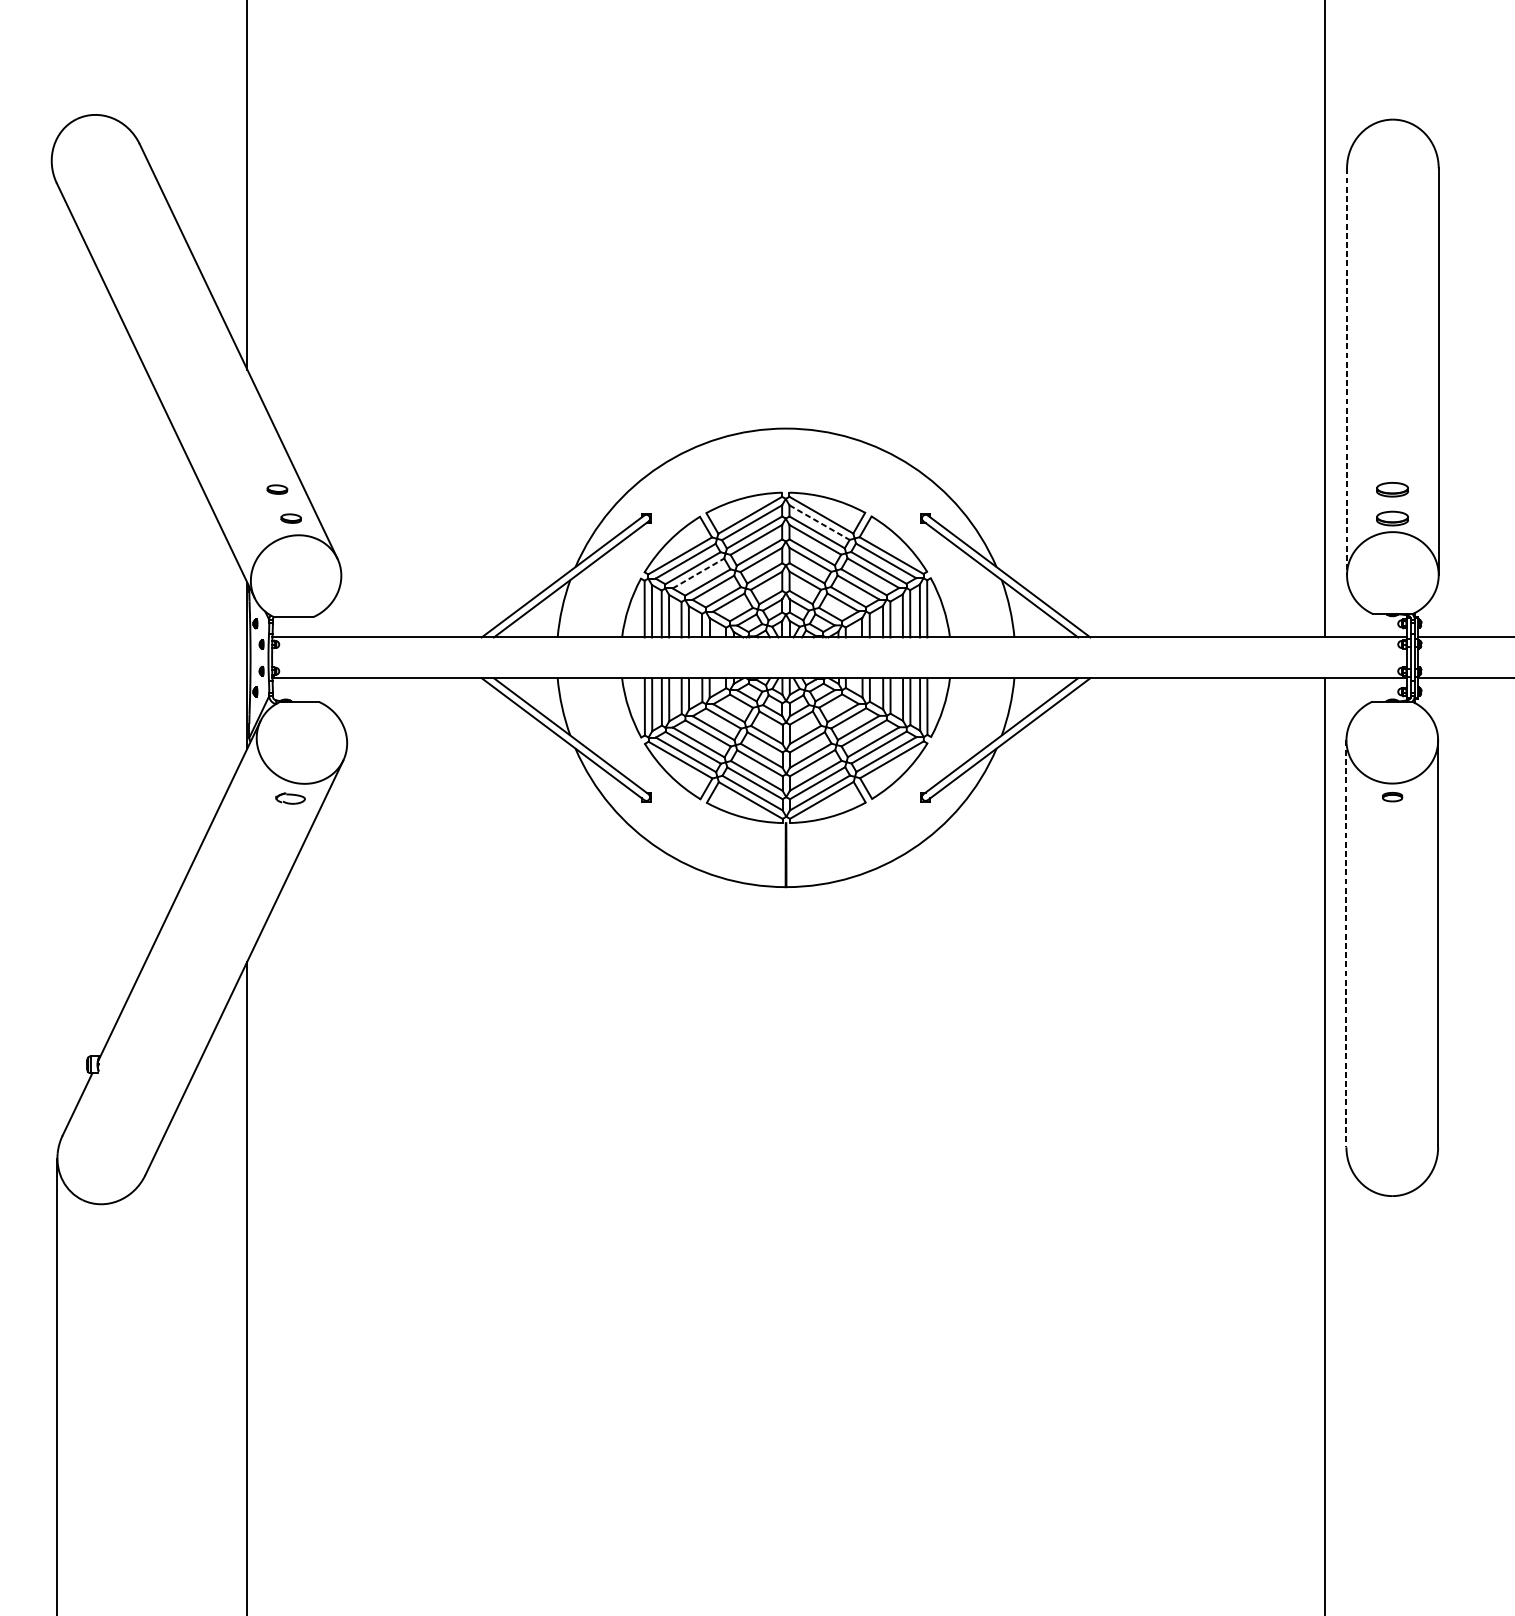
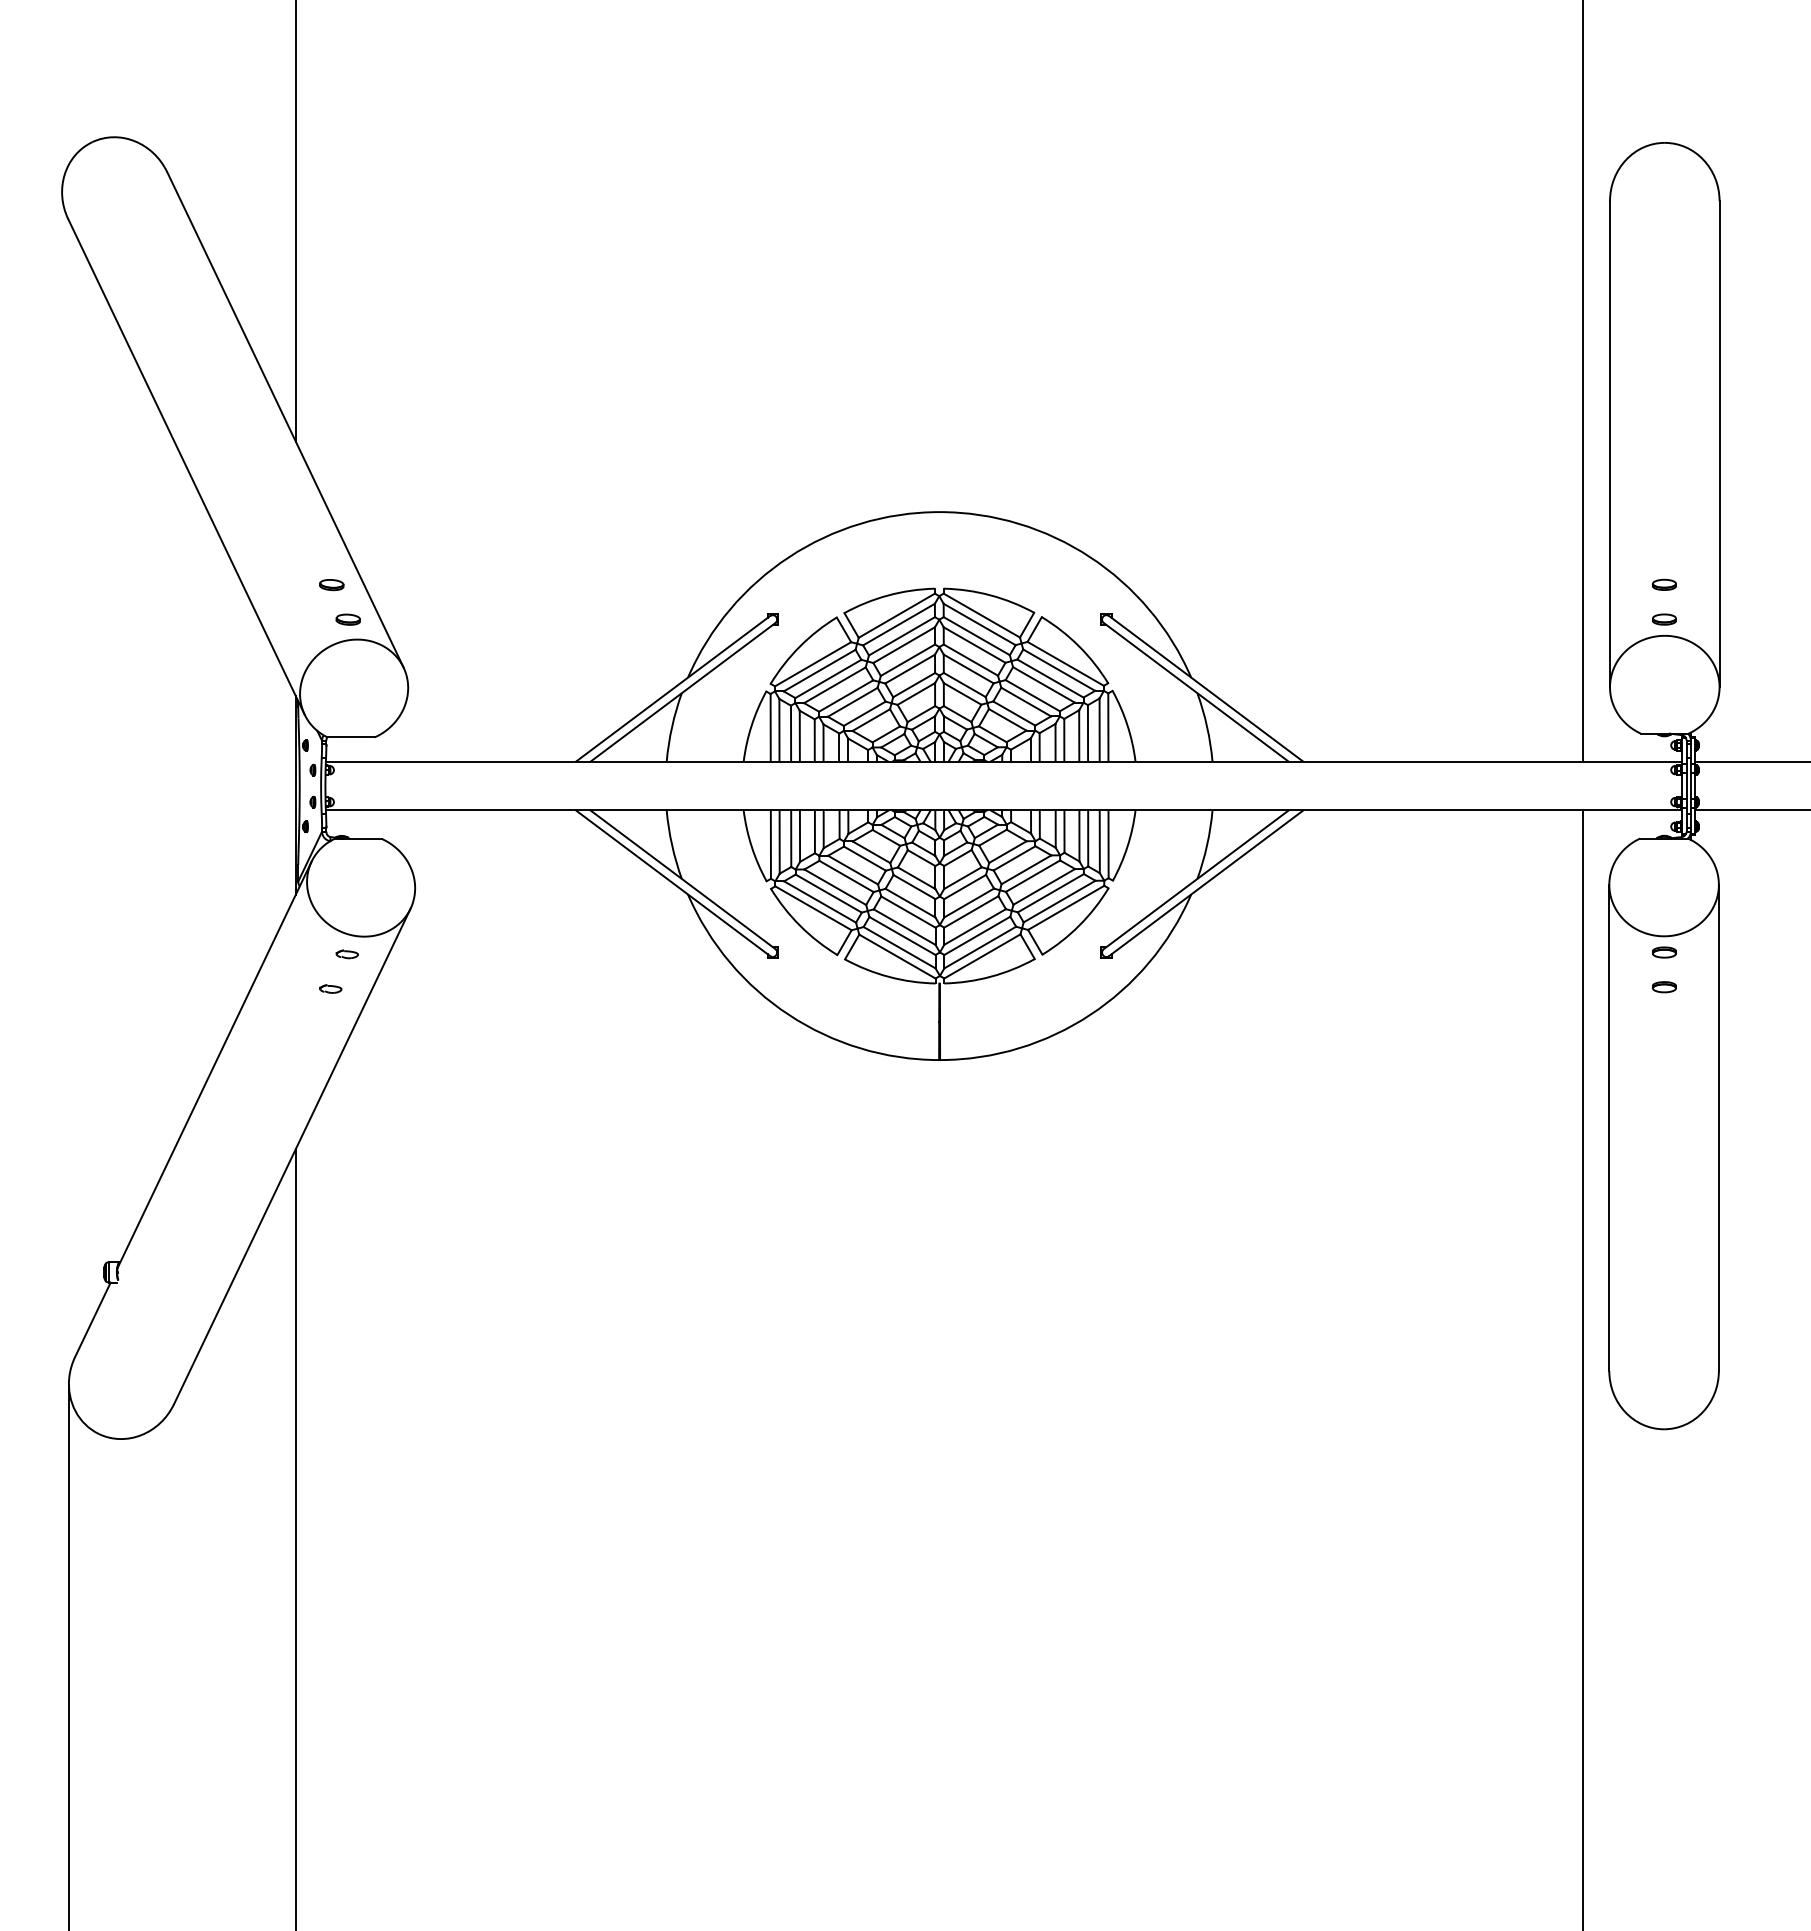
line: (1347, 372) -> (1610, 444), dashed -> solid
part: (1392, 489) -> (1664, 584), size x0.62
part: (1392, 518) -> (1664, 619), size x0.62
line: (820, 522) -> (980, 624), dashed -> solid
line: (698, 573) -> (834, 685), dashed -> solid
part: (289, 798) -> (346, 954), size x0.62
part: (1392, 826) -> (1664, 987), added
part: (276, 827) -> (330, 988), added
line: (1346, 944) -> (1609, 1128), dashed -> solid

